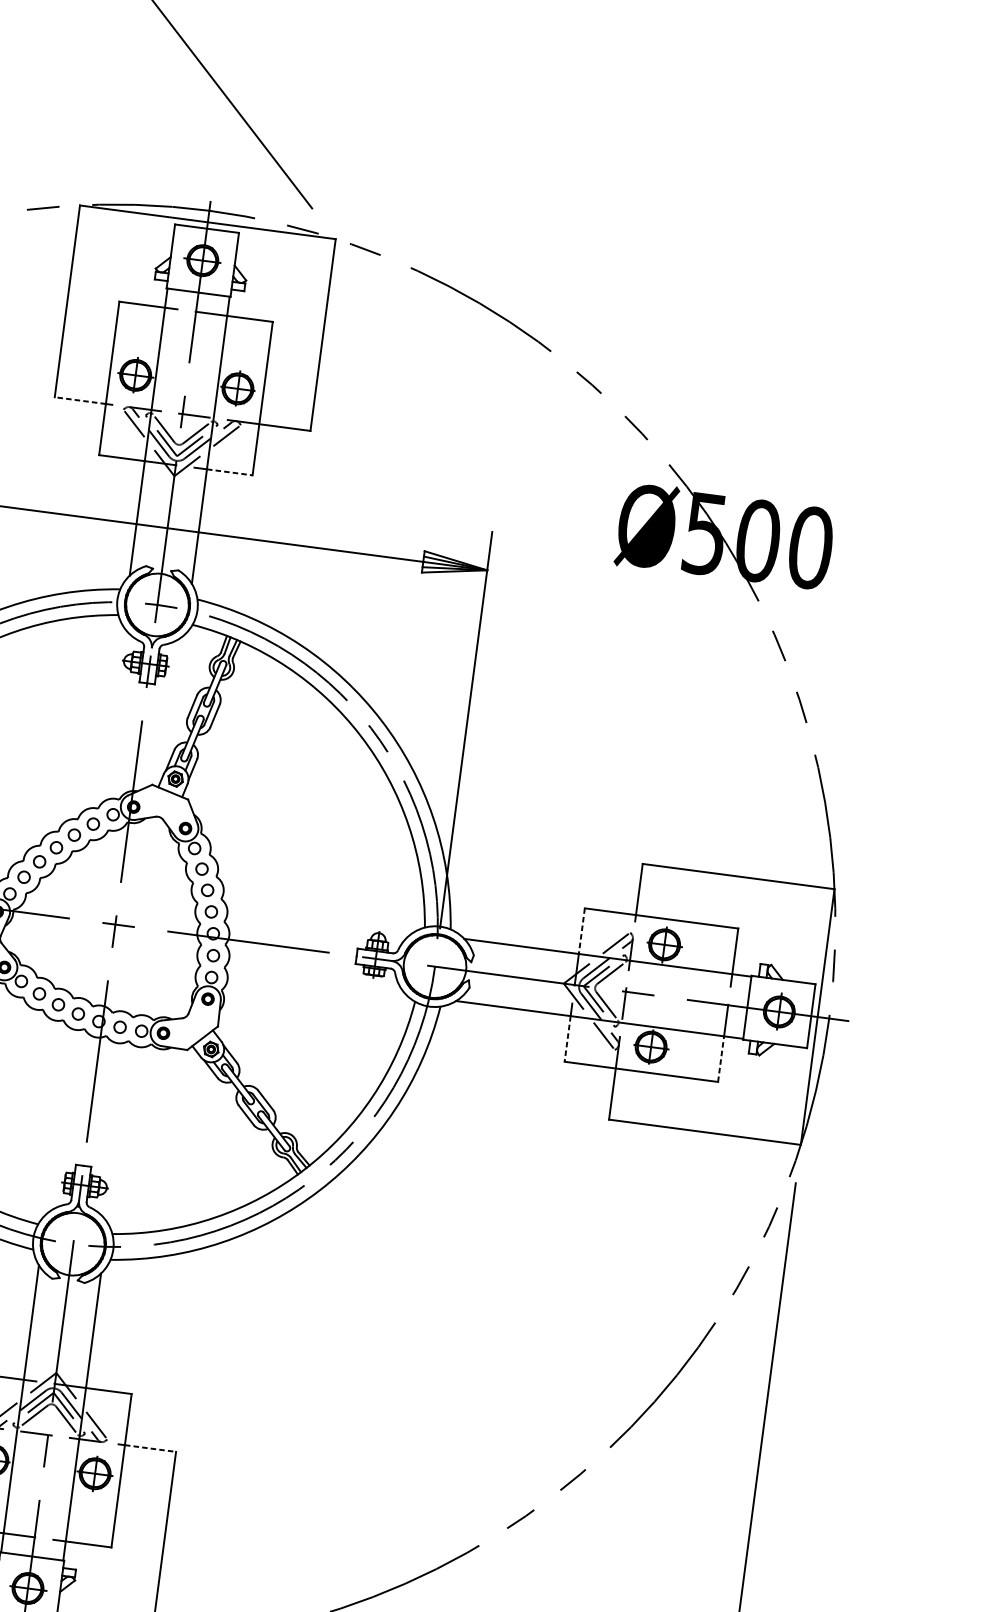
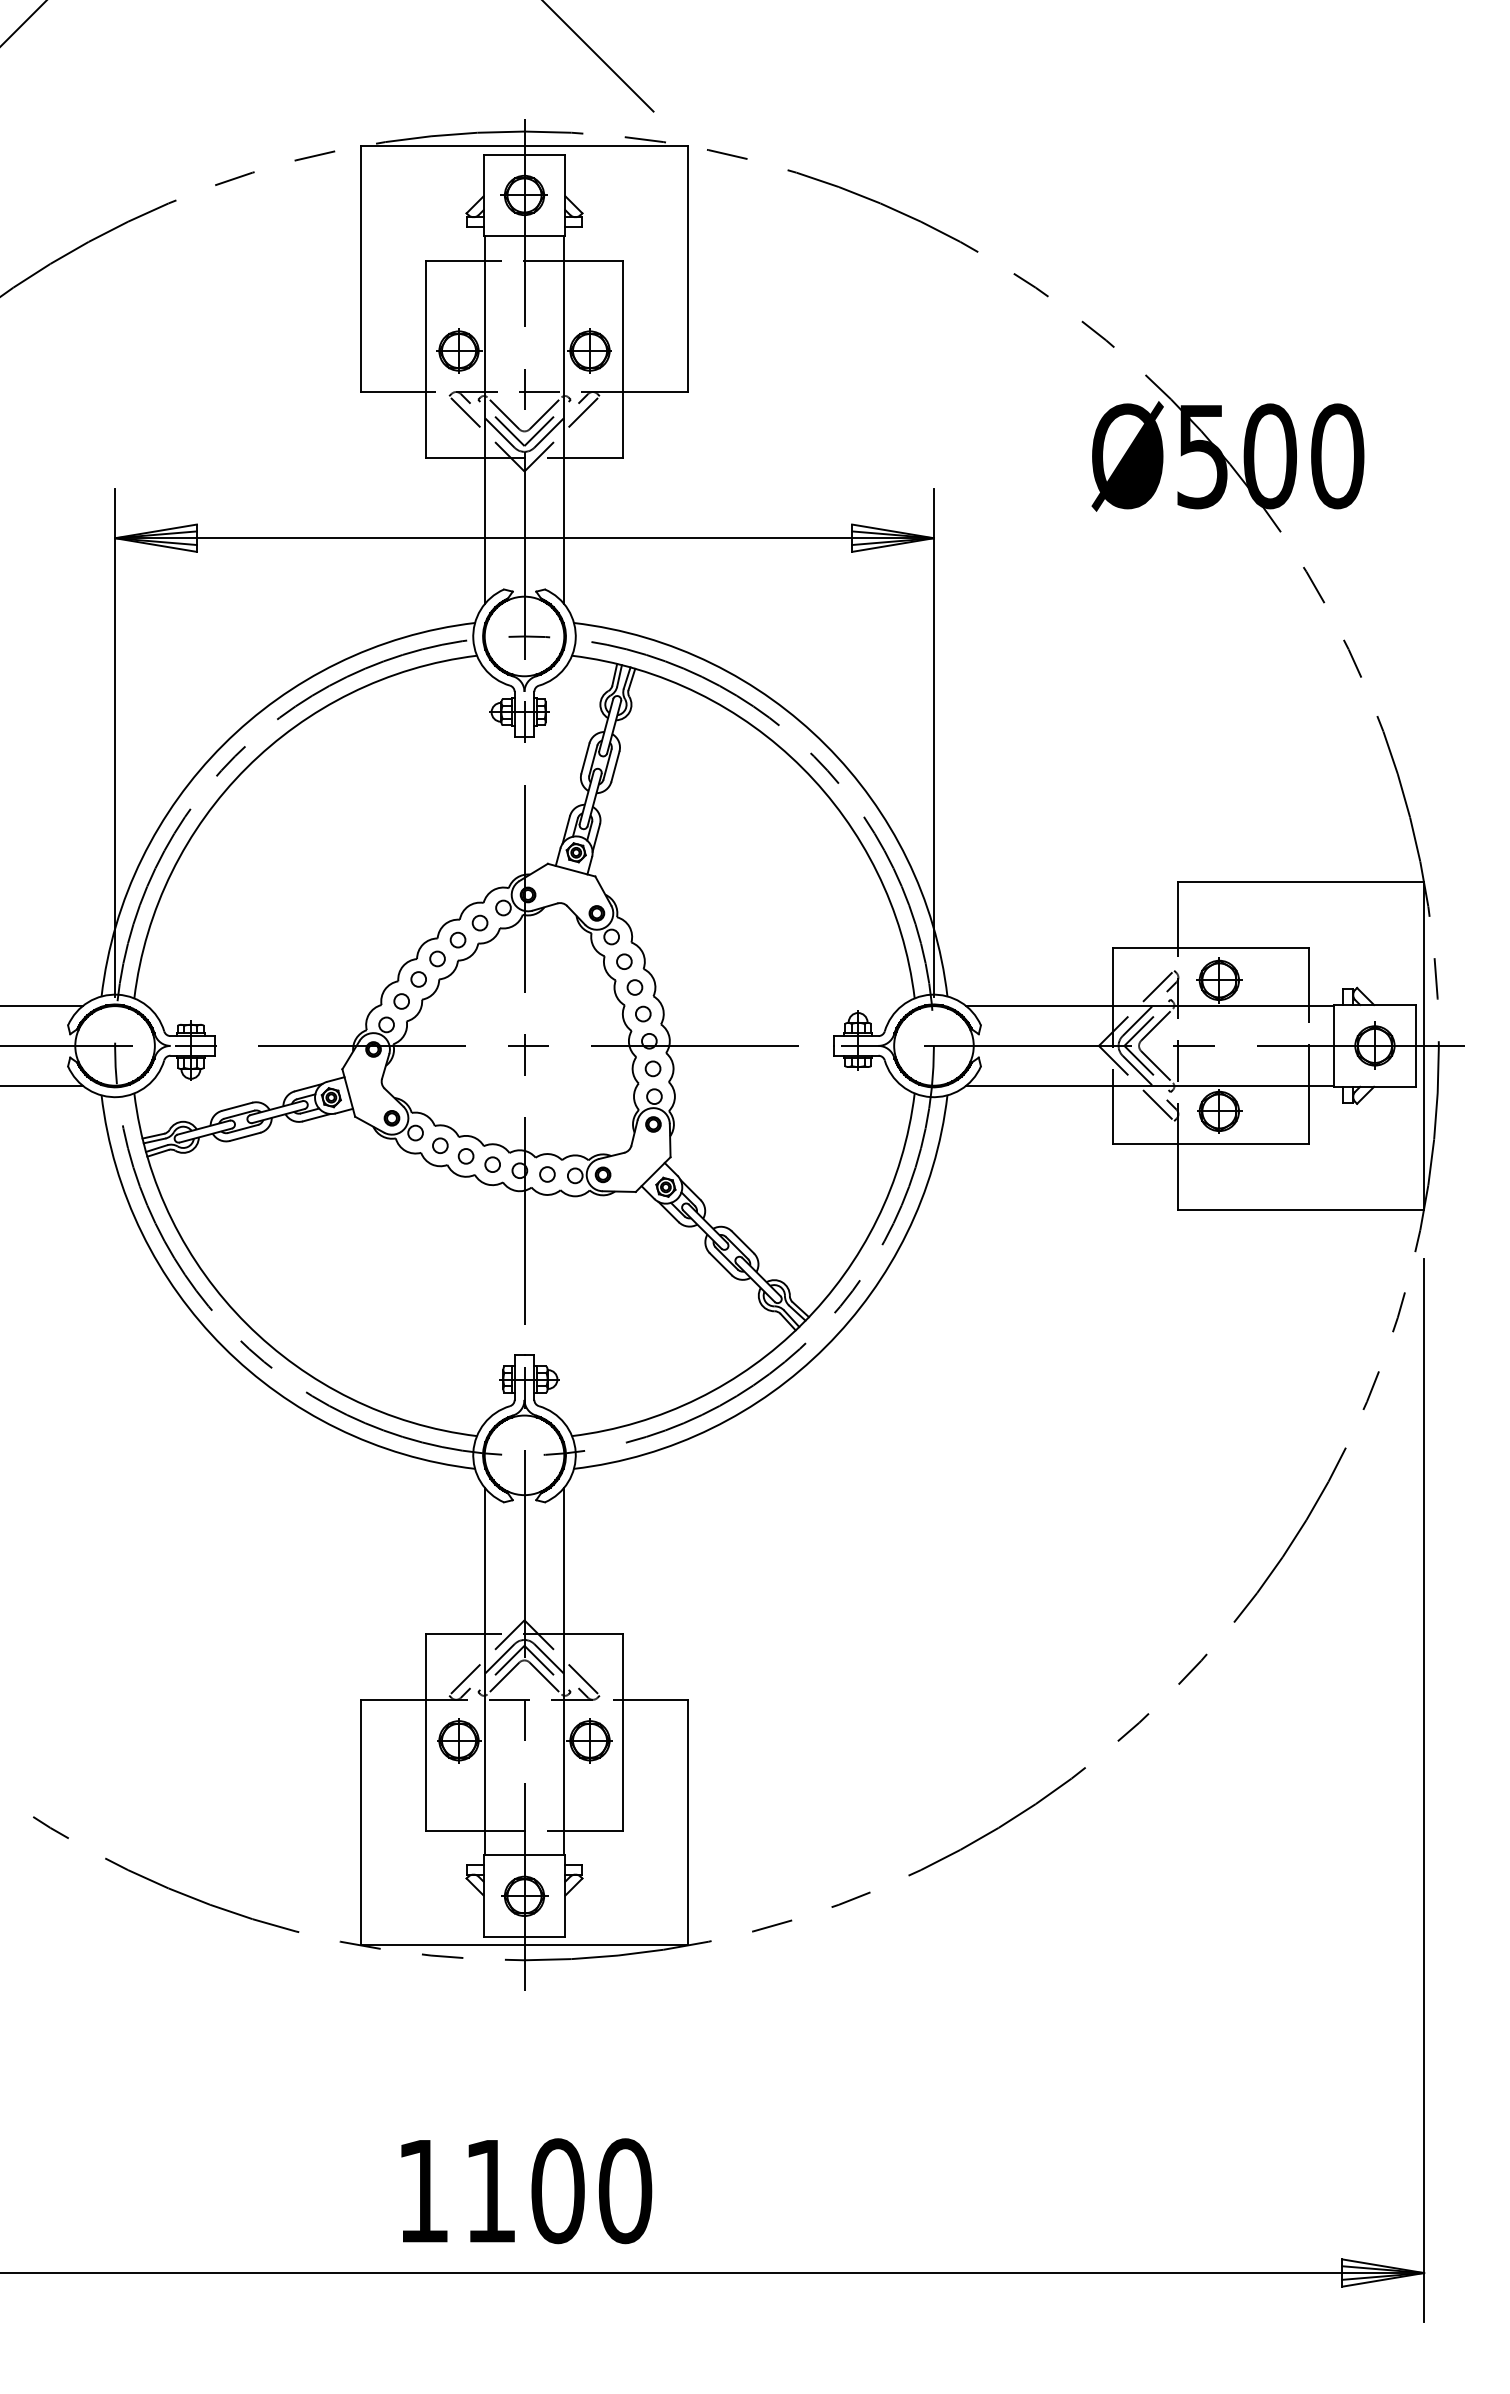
line: (80, 401) -> (393, 392), dashed -> solid
line: (230, 472) -> (594, 457), dashed -> solid
line: (581, 931) -> (1112, 977), dashed -> solid
line: (567, 1039) -> (1112, 1115), dashed -> solid
line: (721, 1058) -> (1309, 1114), dashed -> solid
line: (150, 1448) -> (655, 1699), dashed -> solid

